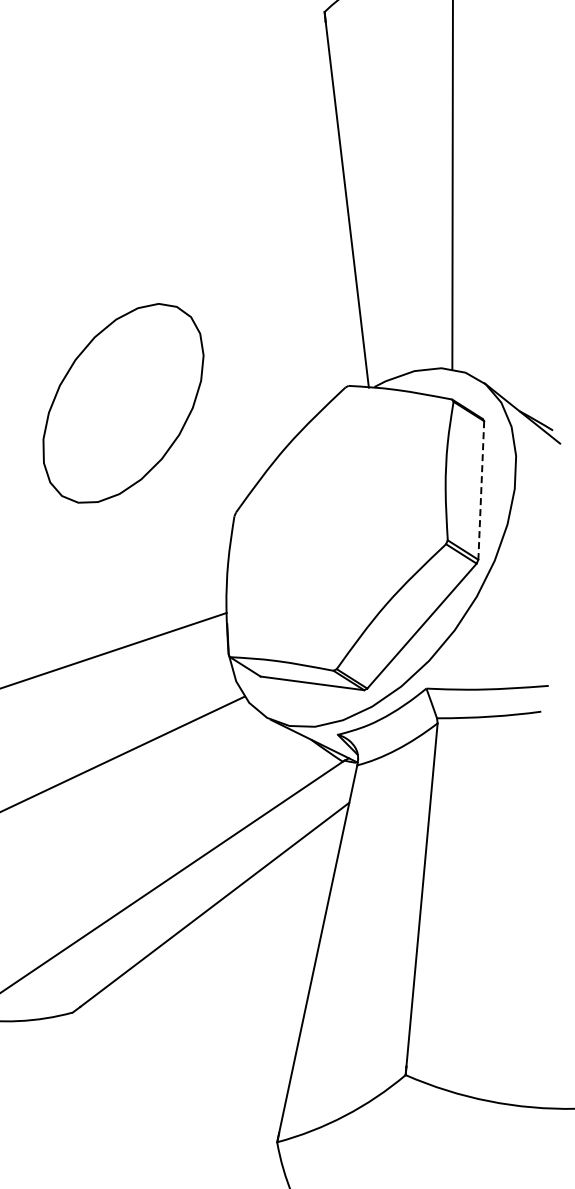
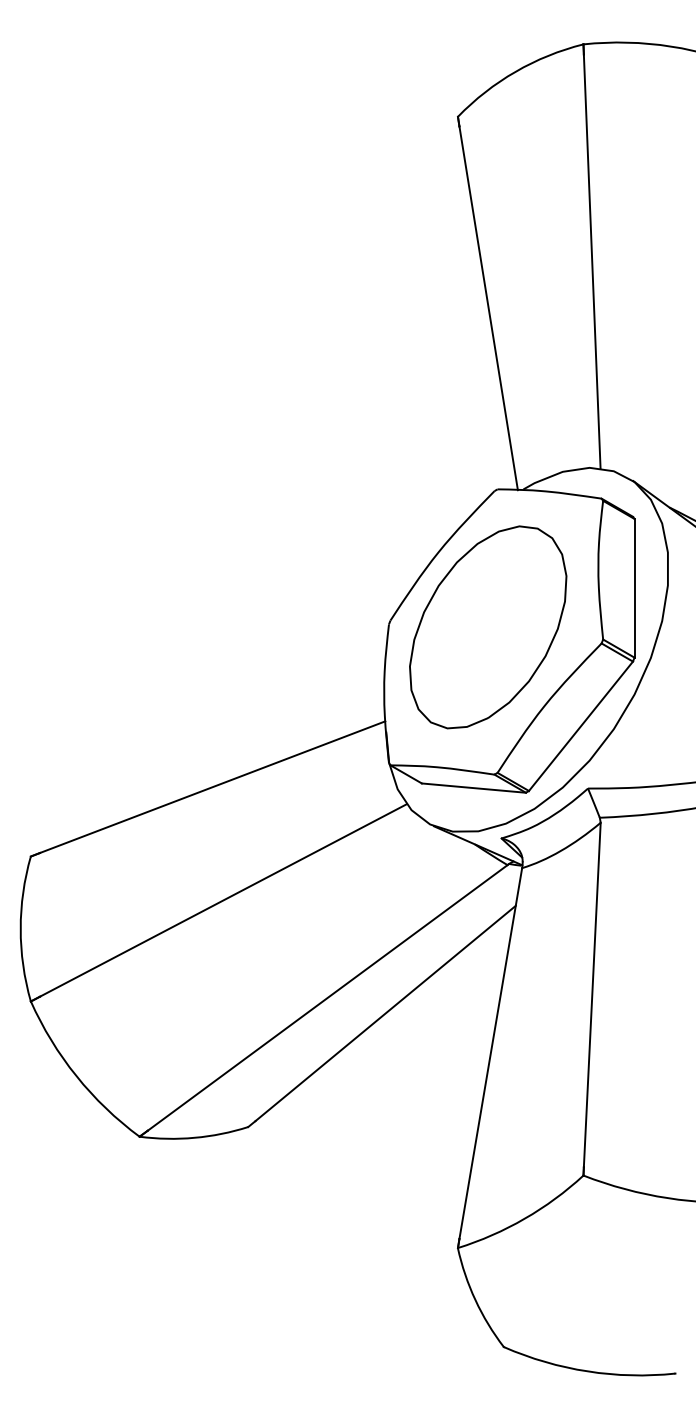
part: (123, 403) -> (488, 627), moved
line: (481, 490) -> (634, 588), dashed -> solid

